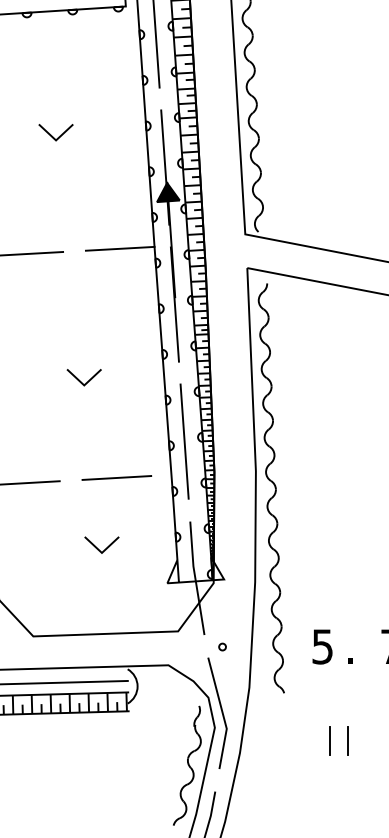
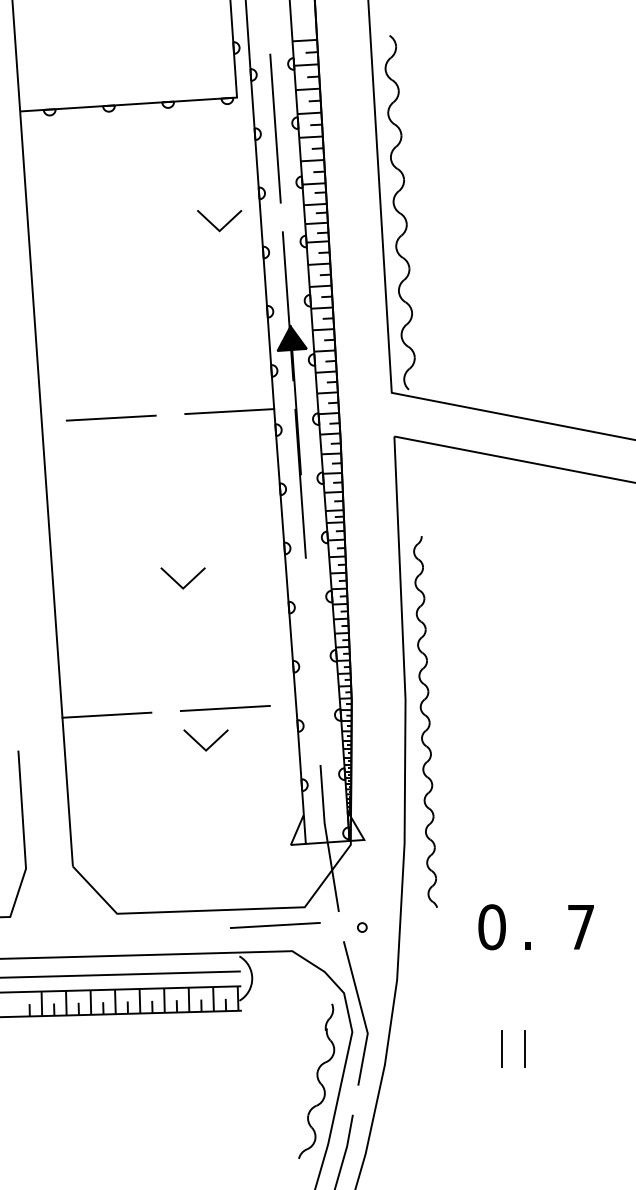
line: (52, 136) -> (215, 225), moved
line: (184, 441) -> (313, 661), removed
part: (271, 488) -> (425, 721), size x0.7
line: (99, 549) -> (202, 745), moved
line: (155, 645) -> (275, 925), added
text: (322, 647) -> (491, 927), 5 -> 0

